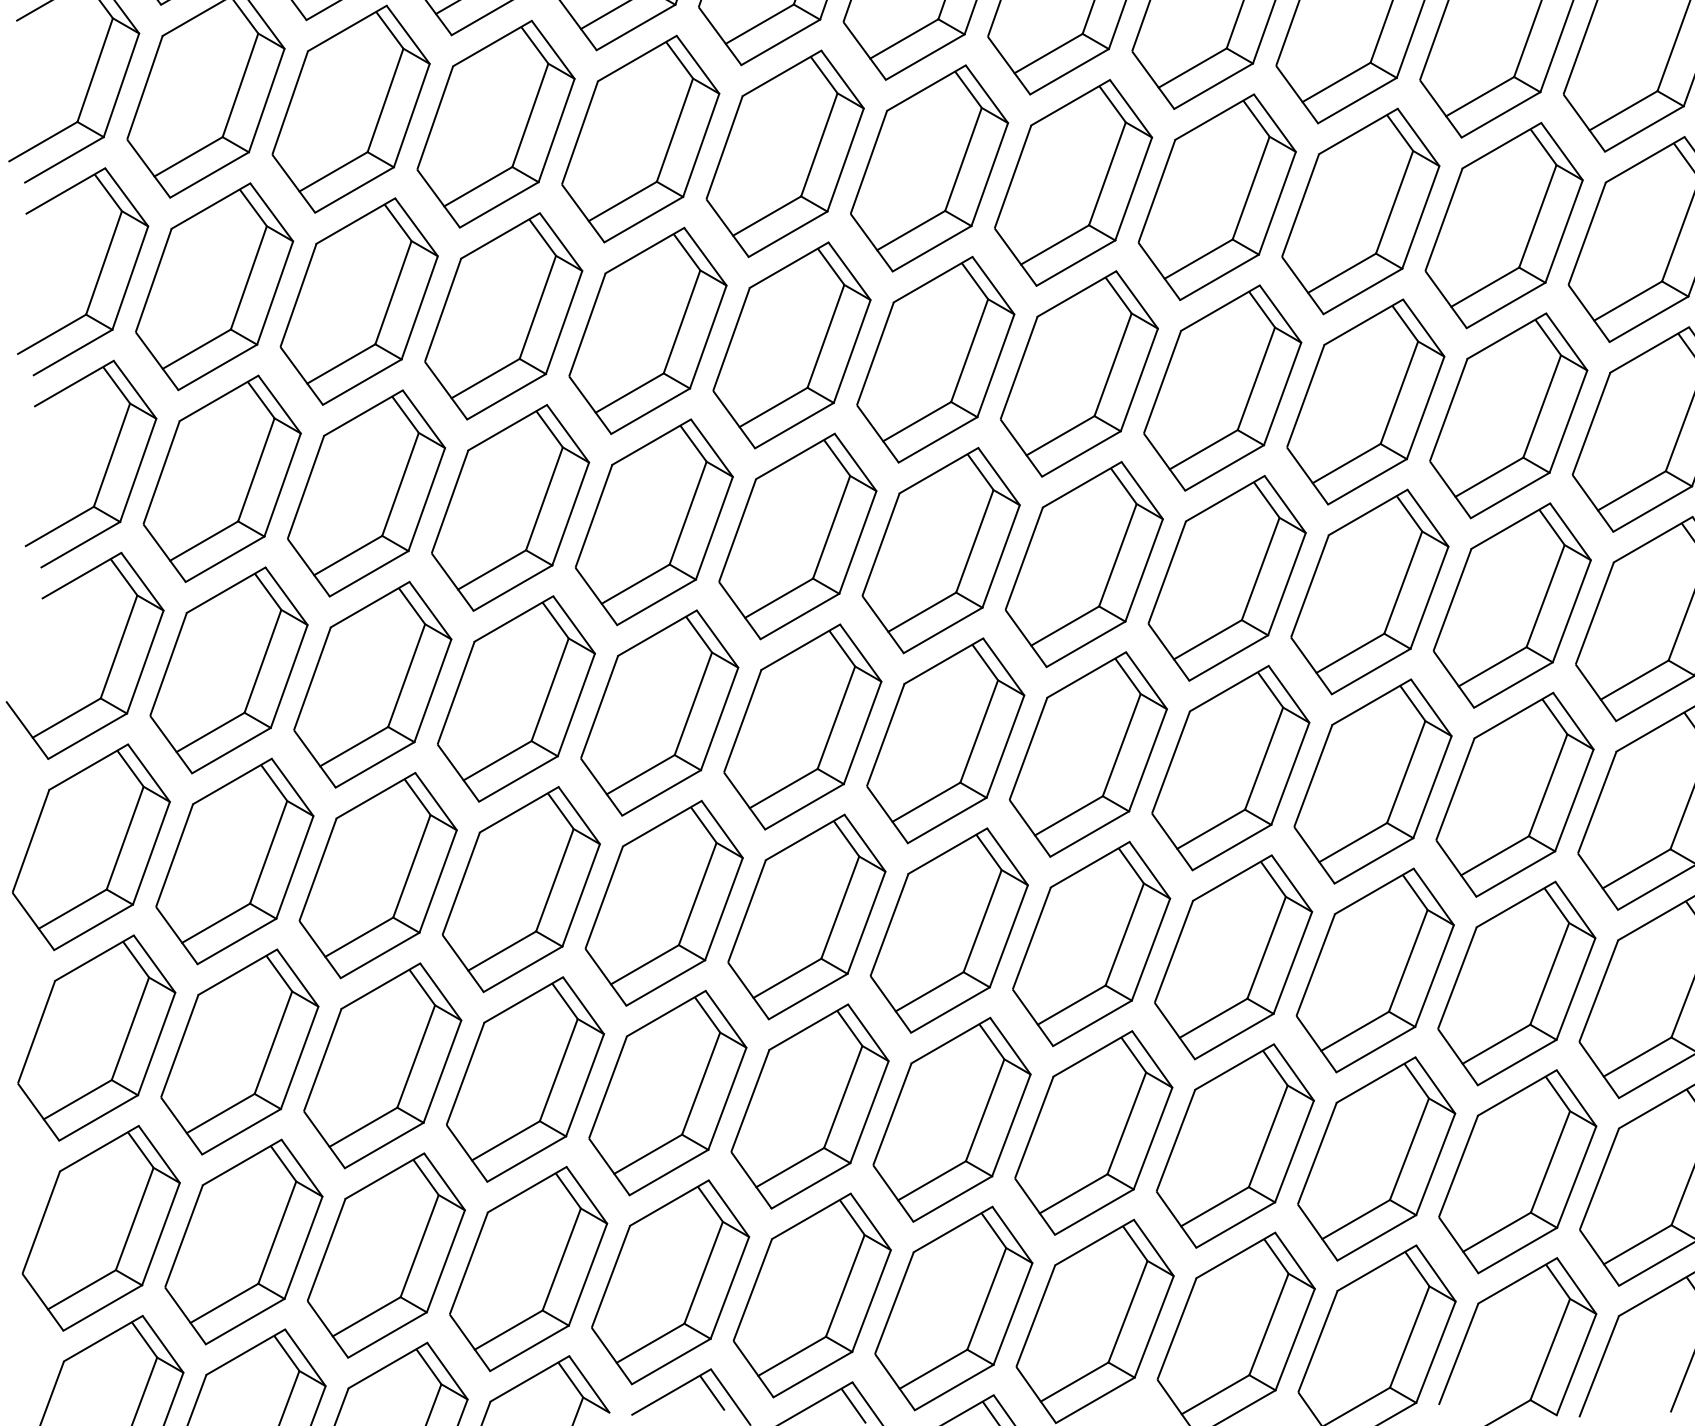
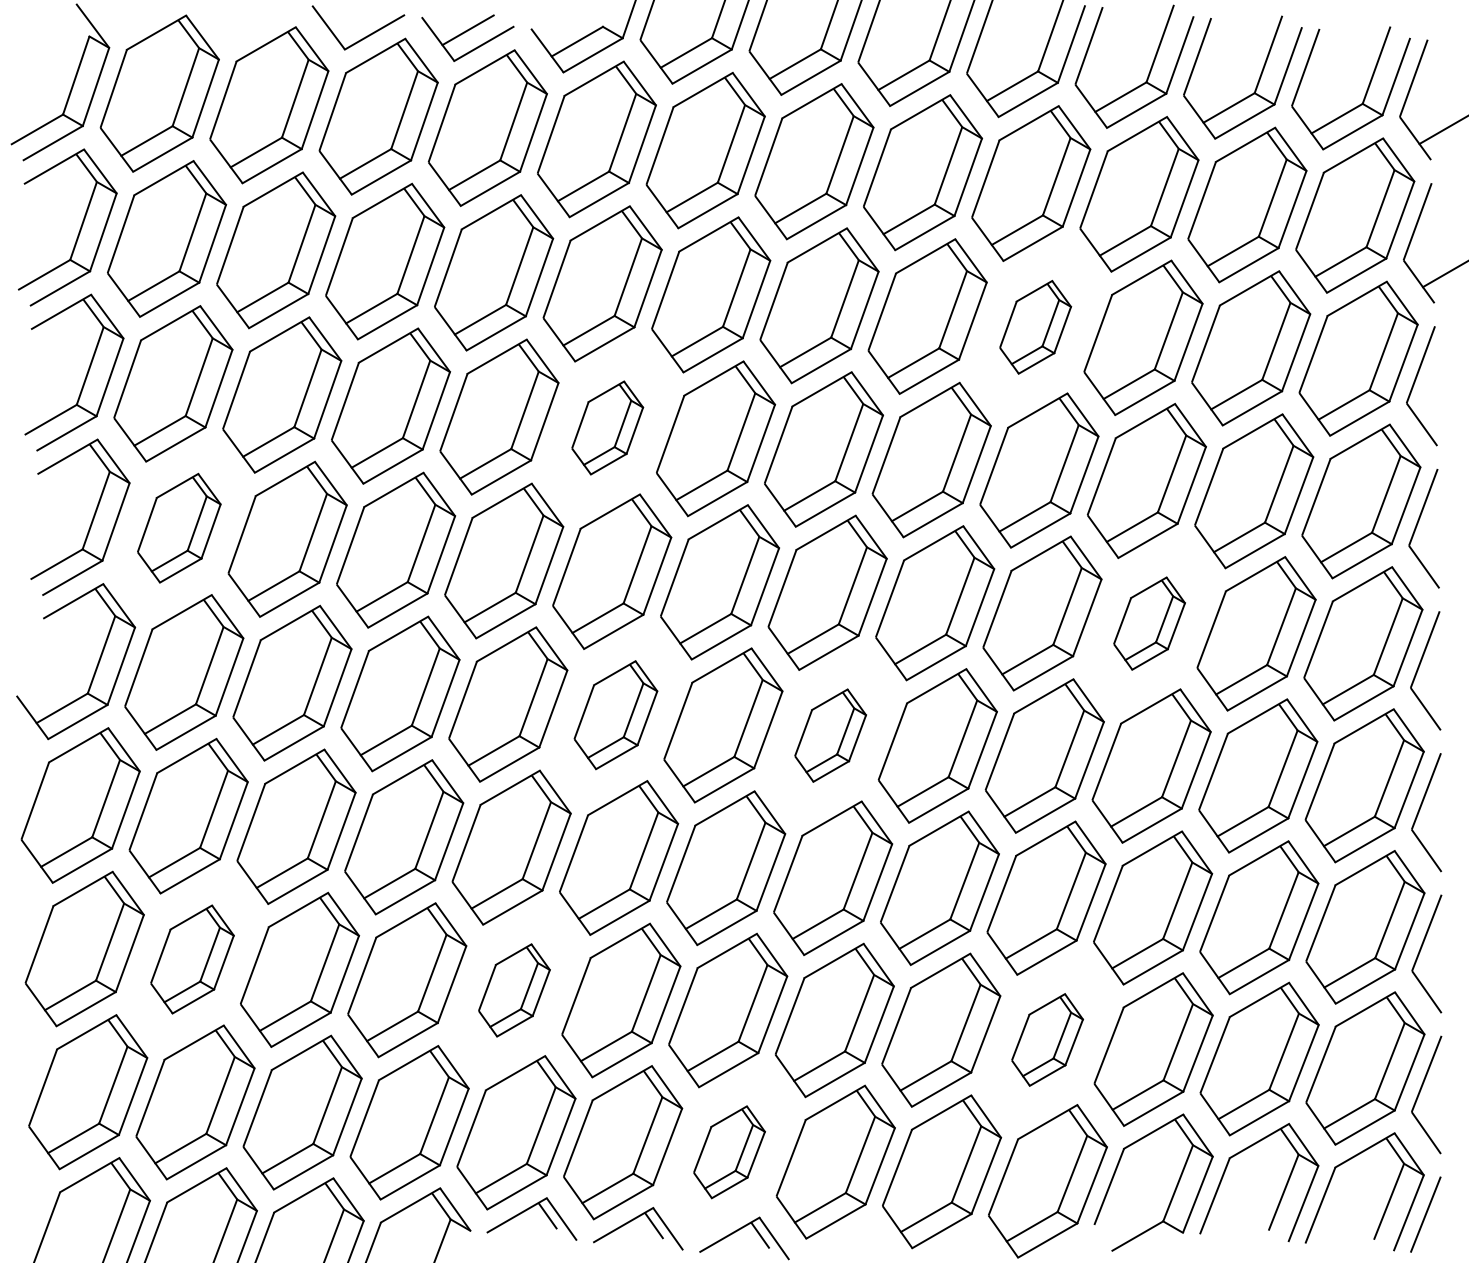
part: (1360, 211) -> (1035, 327), size x0.6
part: (791, 344) -> (607, 427), size x0.6
part: (222, 477) -> (179, 527), size x0.7
part: (1512, 605) -> (1149, 623), size x0.6
part: (802, 727) -> (615, 715), size x0.7
part: (1088, 754) -> (830, 735), size x0.6
part: (239, 1051) -> (192, 959), size x0.7
part: (668, 1093) -> (514, 990), size x0.6
part: (1376, 1158) -> (1047, 1039), size x0.6
part: (953, 1307) -> (729, 1151), size x0.6

